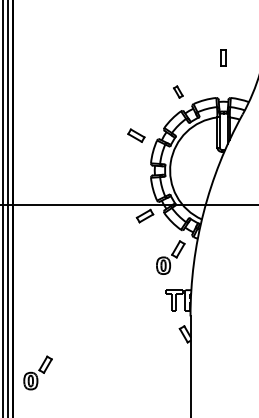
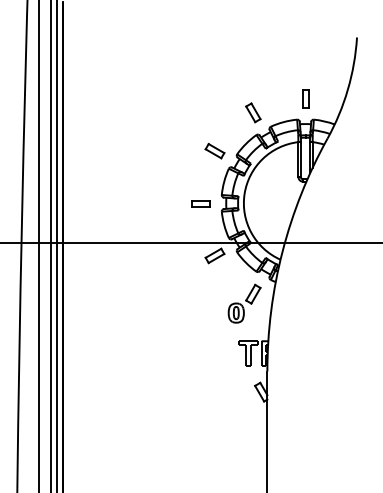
part: (223, 57) -> (305, 98), moved
part: (178, 91) -> (253, 112), size x1.43
part: (135, 135) -> (214, 150), moved
part: (132, 170) -> (200, 203), added
part: (37, 372) -> (91, 436), removed

